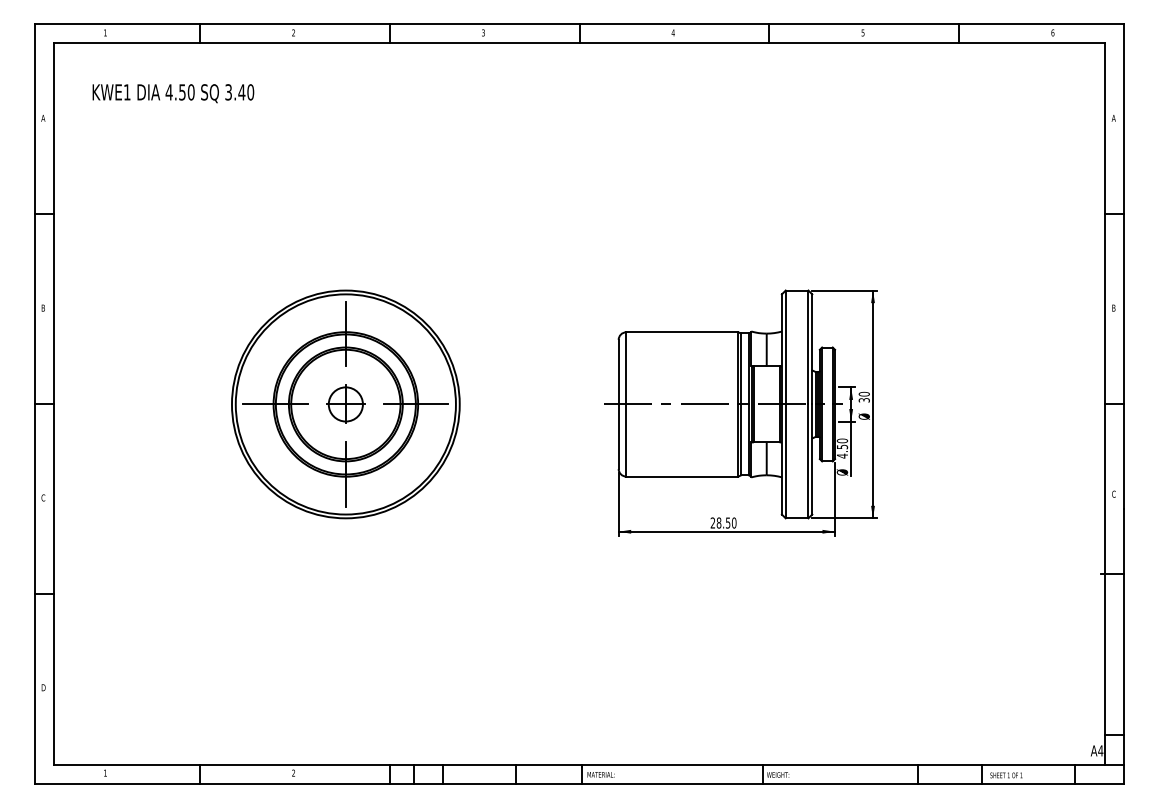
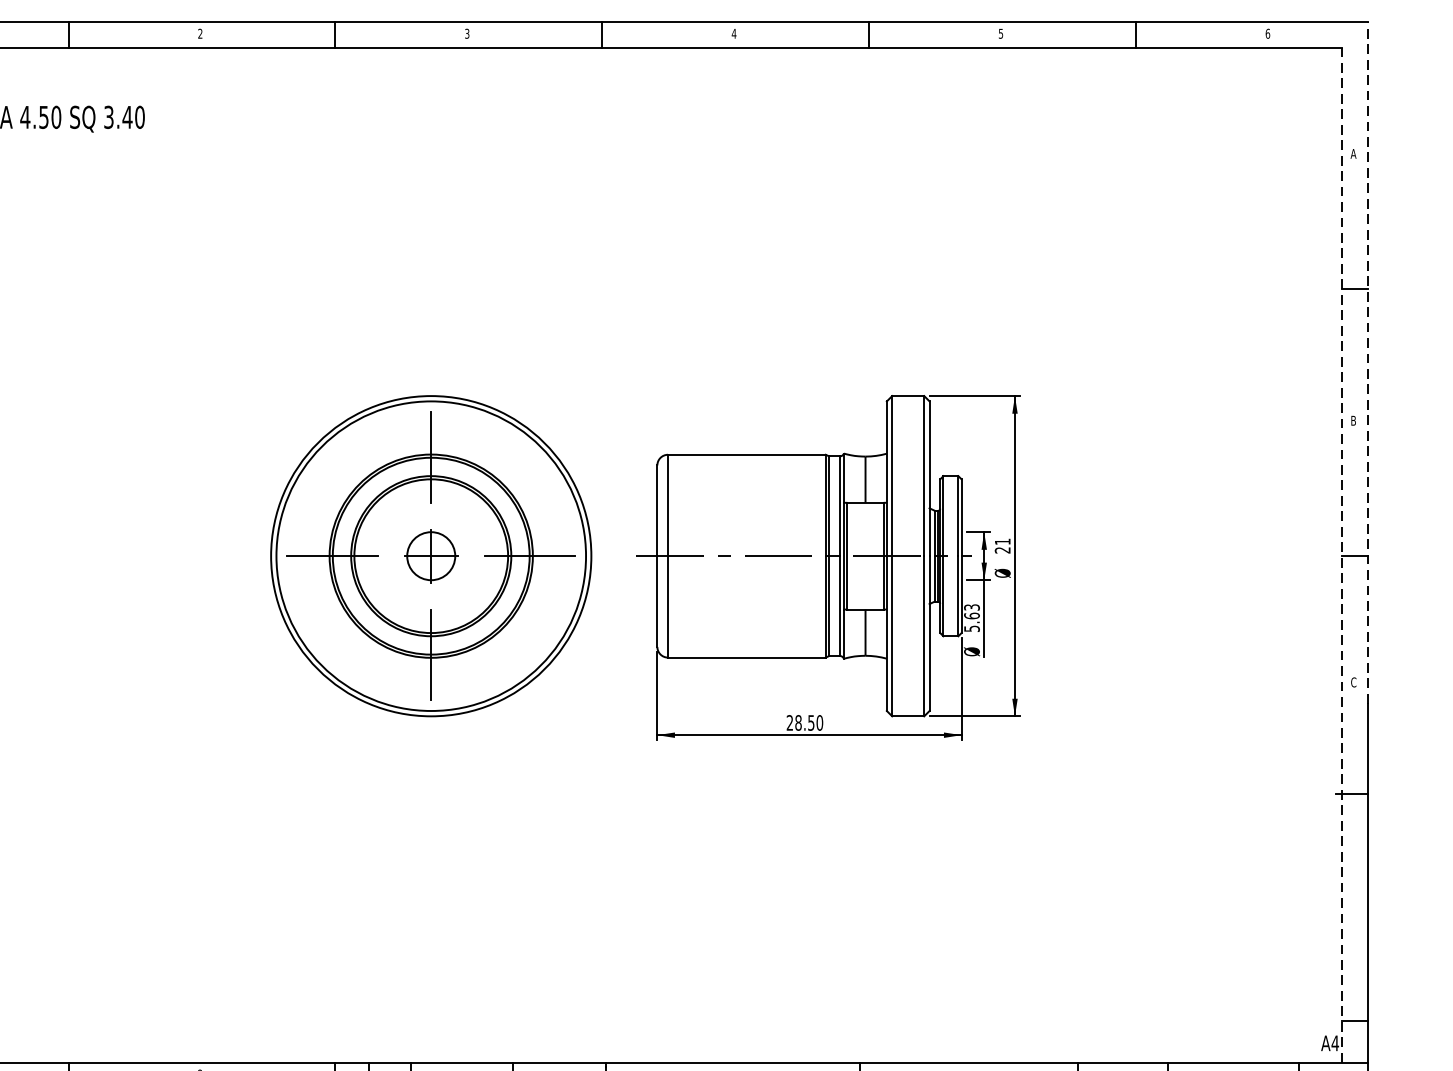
line: (1124, 266) -> (1368, 362), solid -> dashed
text: (863, 396) -> (1001, 545), 30 -> 21
part: (345, 404) -> (430, 556), moved
line: (1105, 404) -> (1341, 556), solid -> dashed
text: (842, 448) -> (972, 618), 4.50 -> 5.63

